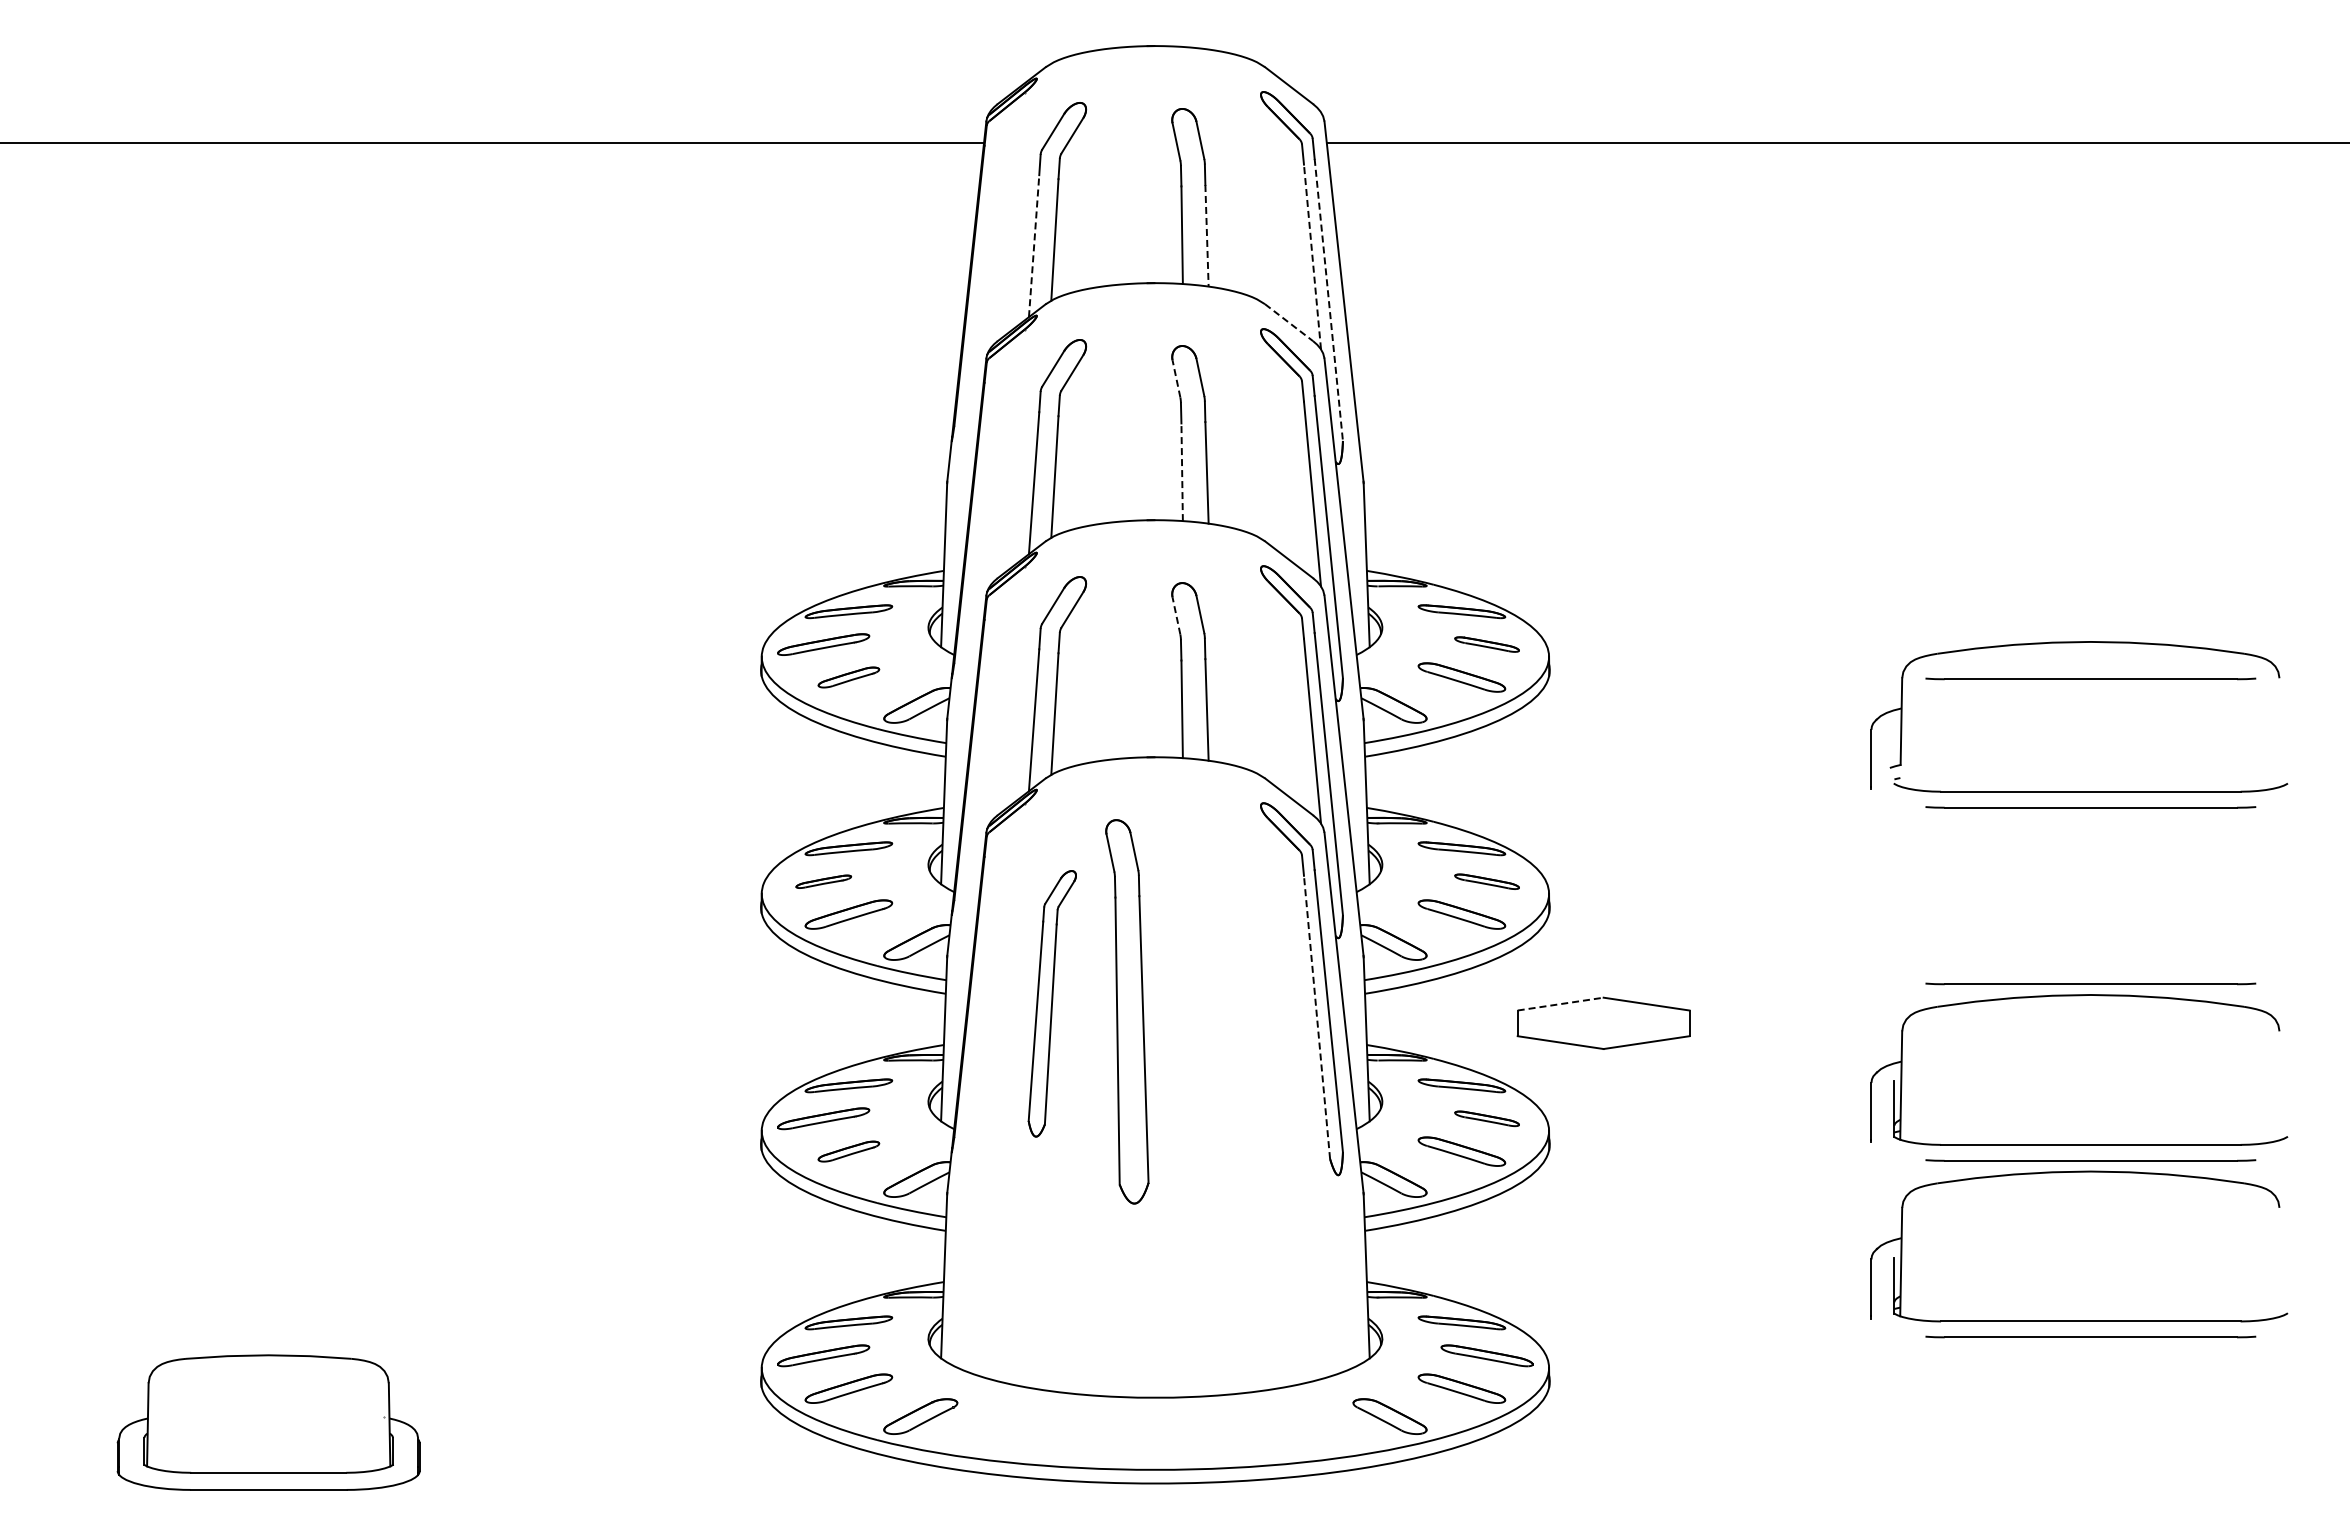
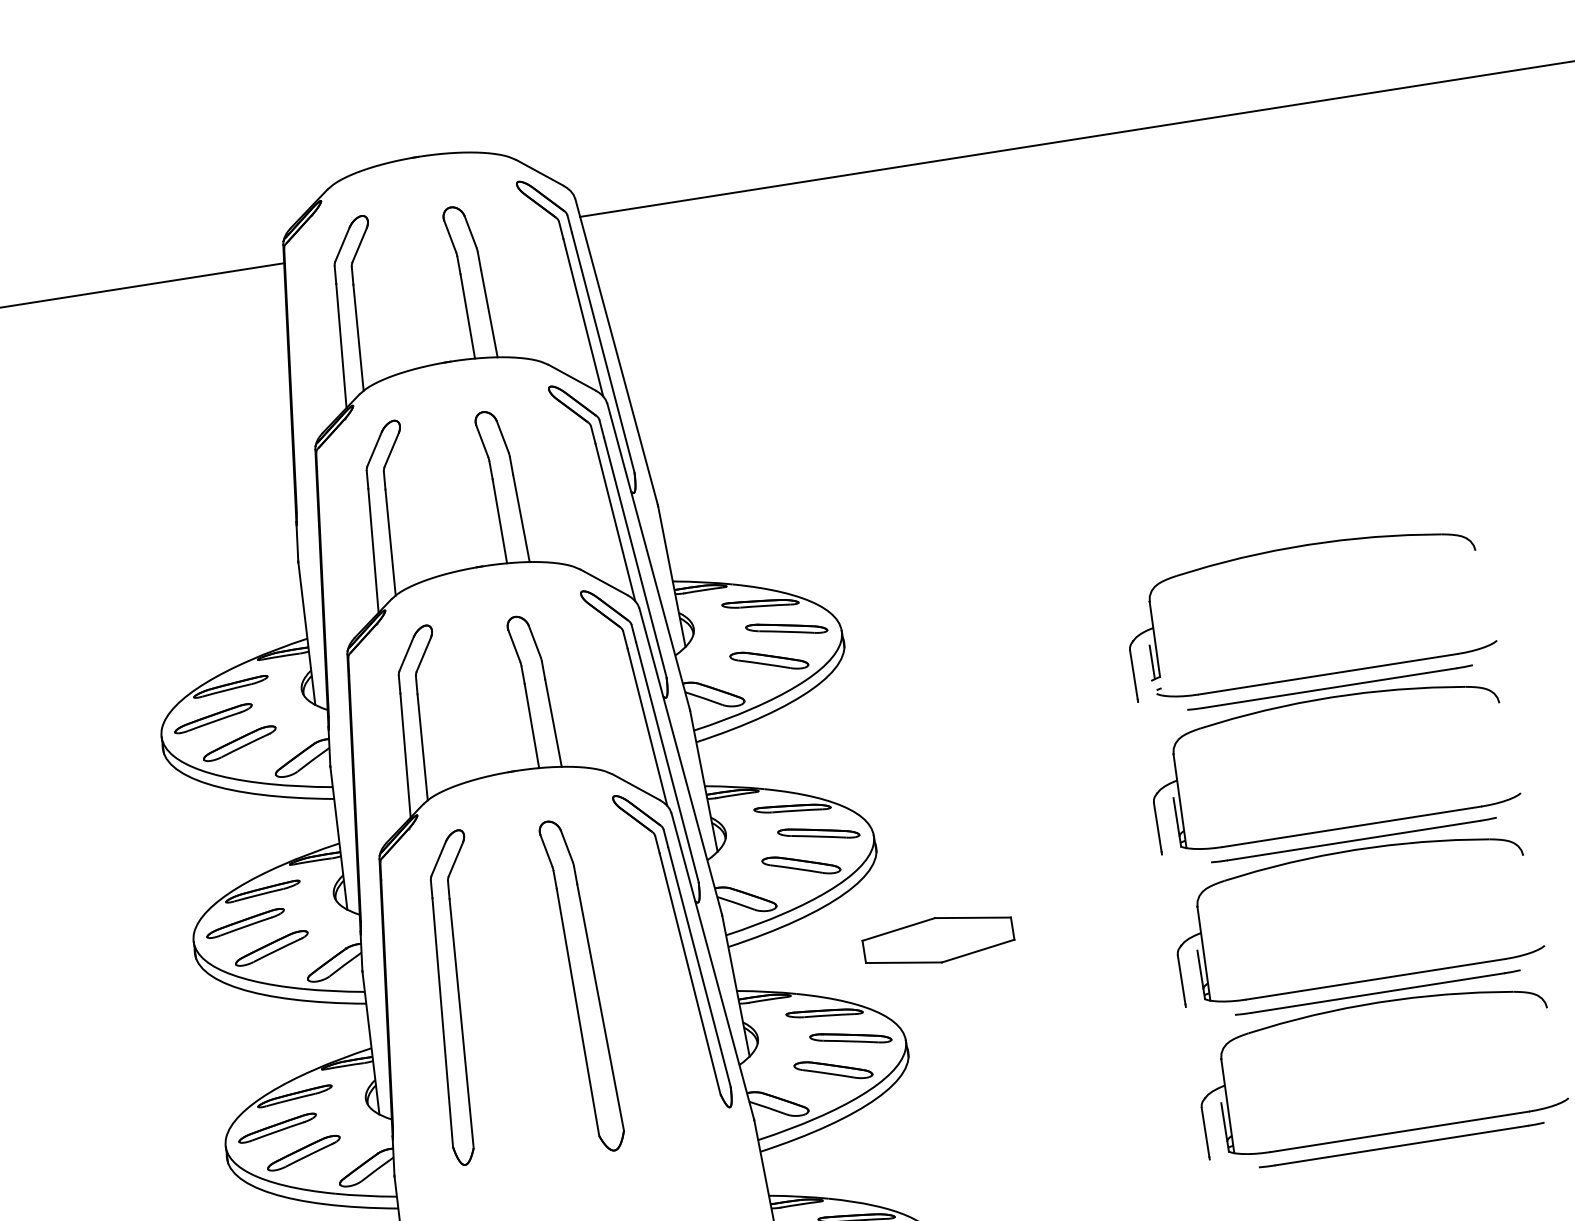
line: (1207, 235) -> (489, 313), dashed -> solid
line: (1034, 245) -> (341, 345), dashed -> solid
line: (1312, 256) -> (583, 317), dashed -> solid
line: (1328, 299) -> (602, 352), dashed -> solid
line: (1289, 323) -> (572, 378), dashed -> solid
line: (1176, 378) -> (482, 441), dashed -> solid
line: (1182, 472) -> (500, 521), dashed -> solid
line: (1176, 615) -> (514, 645), dashed -> solid
part: (1486, 644) -> (786, 628), size x1.43
part: (848, 677) -> (239, 743), size x1.43
part: (2090, 678) -> (1312, 576), removed
line: (1894, 746) -> (1152, 661), added
part: (2079, 819) -> (1321, 699), added
part: (823, 881) -> (245, 923), size x1.67
part: (1486, 881) -> (818, 833), size x1.43
part: (1052, 1003) -> (459, 997), size x1.43
line: (1561, 1004) -> (899, 929), dashed -> solid
part: (1127, 1011) -> (582, 985), moved
line: (1317, 1016) -> (690, 973), dashed -> solid
part: (1486, 1118) -> (850, 1038), size x1.43
part: (848, 1151) -> (303, 1153), size x1.43

